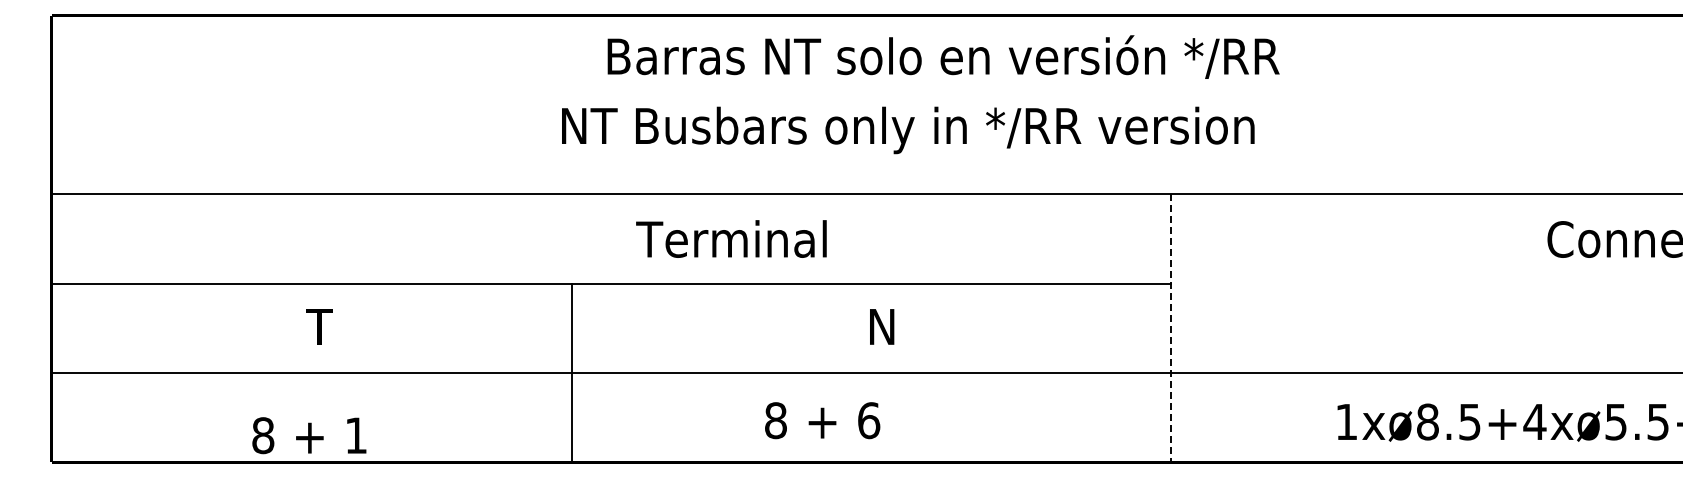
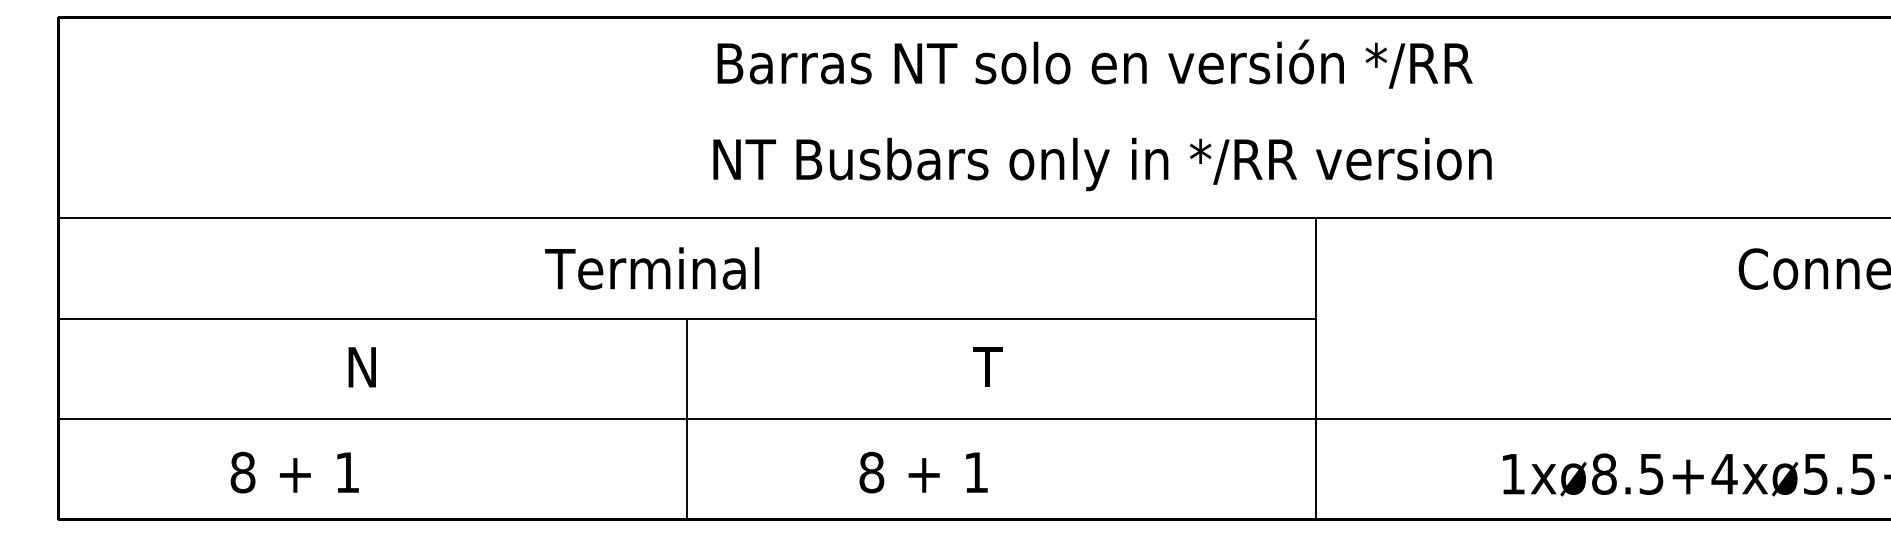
text: (943, 56) -> (1094, 63), moved
text: (908, 130) -> (1102, 164), moved
text: (731, 238) -> (652, 267), moved
text: (320, 326) -> (360, 366), T -> N
text: (880, 326) -> (989, 366), N -> T
line: (1171, 328) -> (1316, 369), dashed -> solid
line: (572, 372) -> (687, 418), moved
text: (869, 420) -> (976, 472), 6 -> 1
text: (309, 435) -> (294, 472), moved

